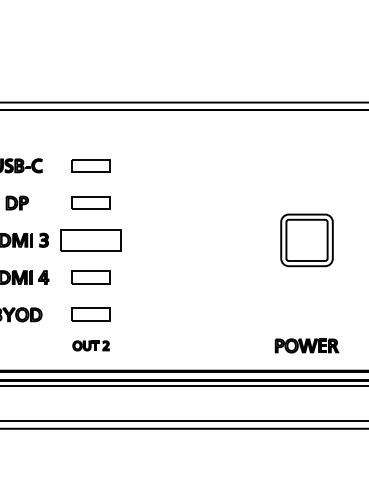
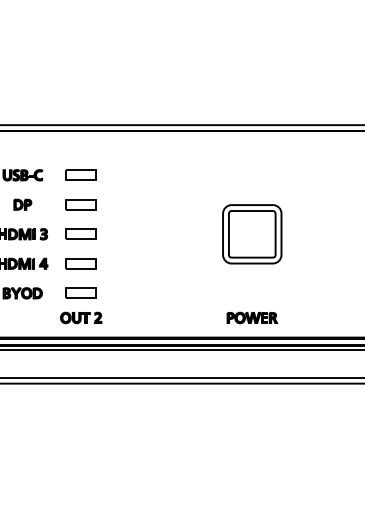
part: (90, 239) -> (80, 233), size x0.62
part: (307, 240) -> (252, 234), size x1.43
part: (91, 345) -> (81, 317), size x1.43

